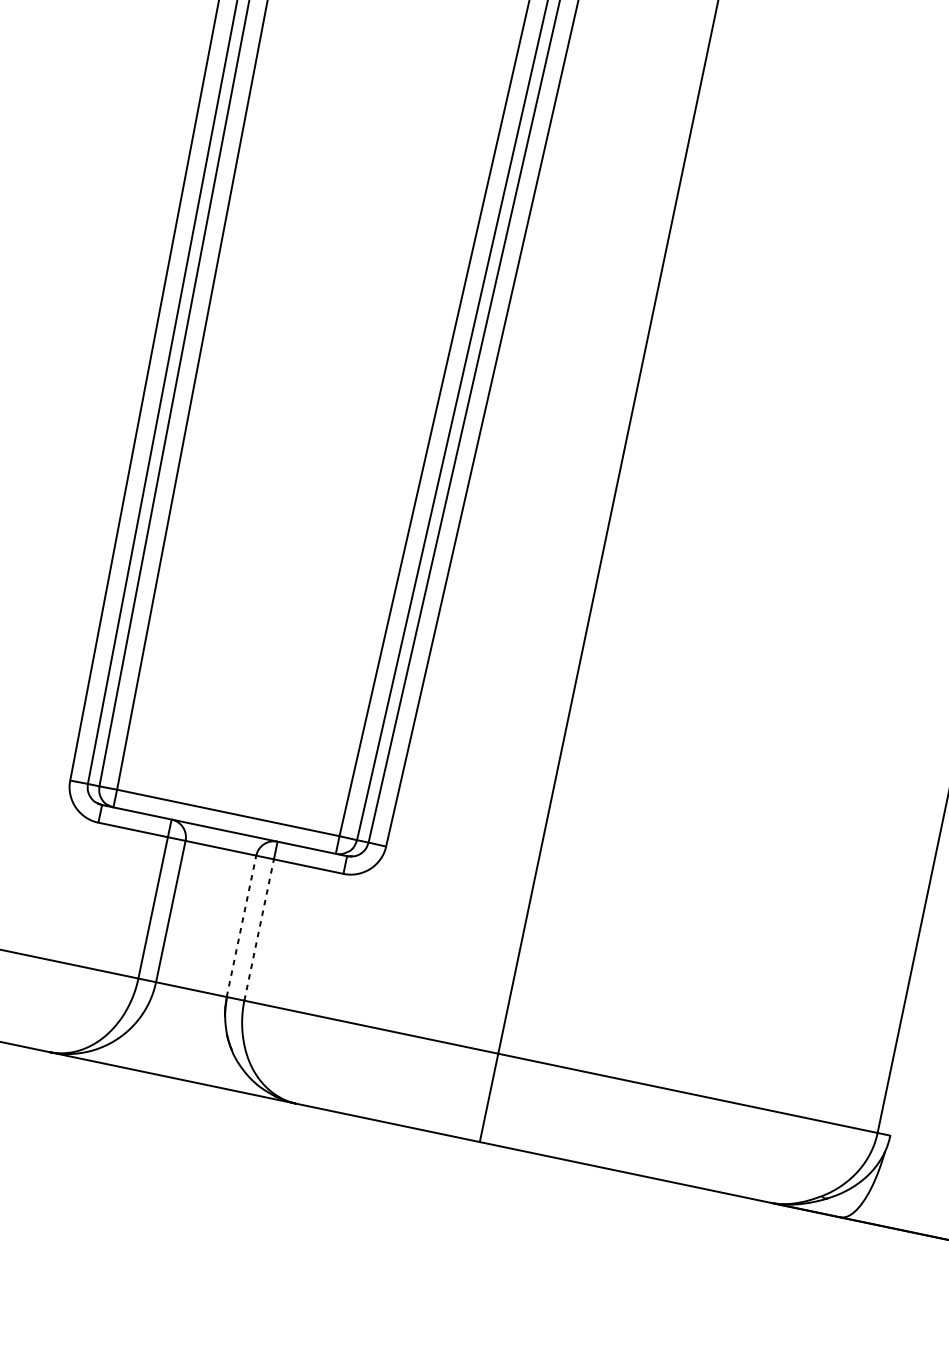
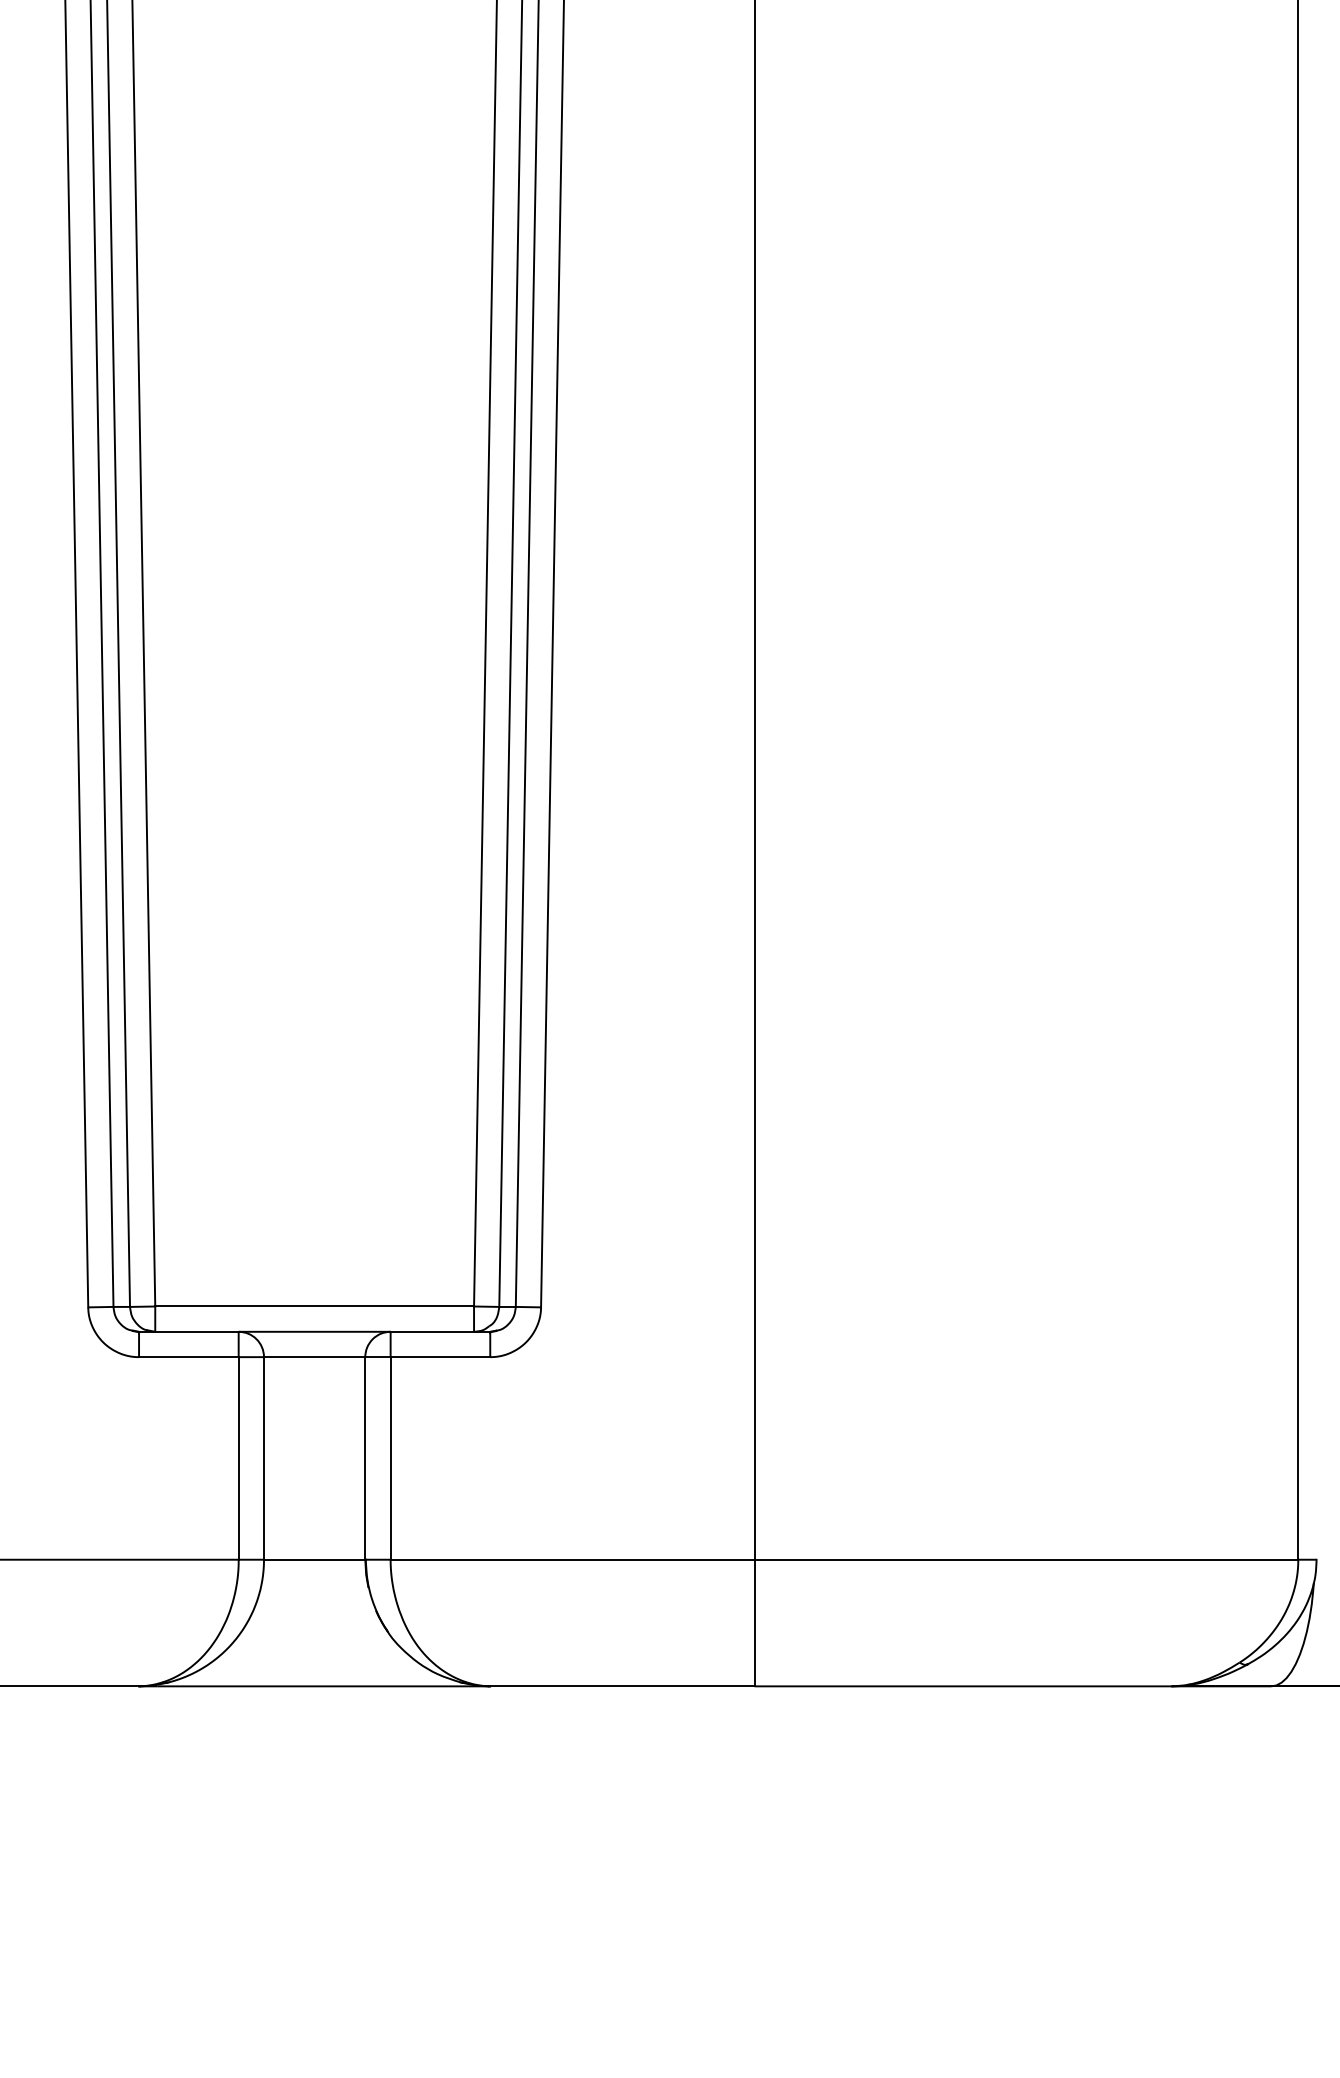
line: (241, 925) -> (365, 1457), dashed -> solid
line: (259, 929) -> (390, 1457), dashed -> solid

